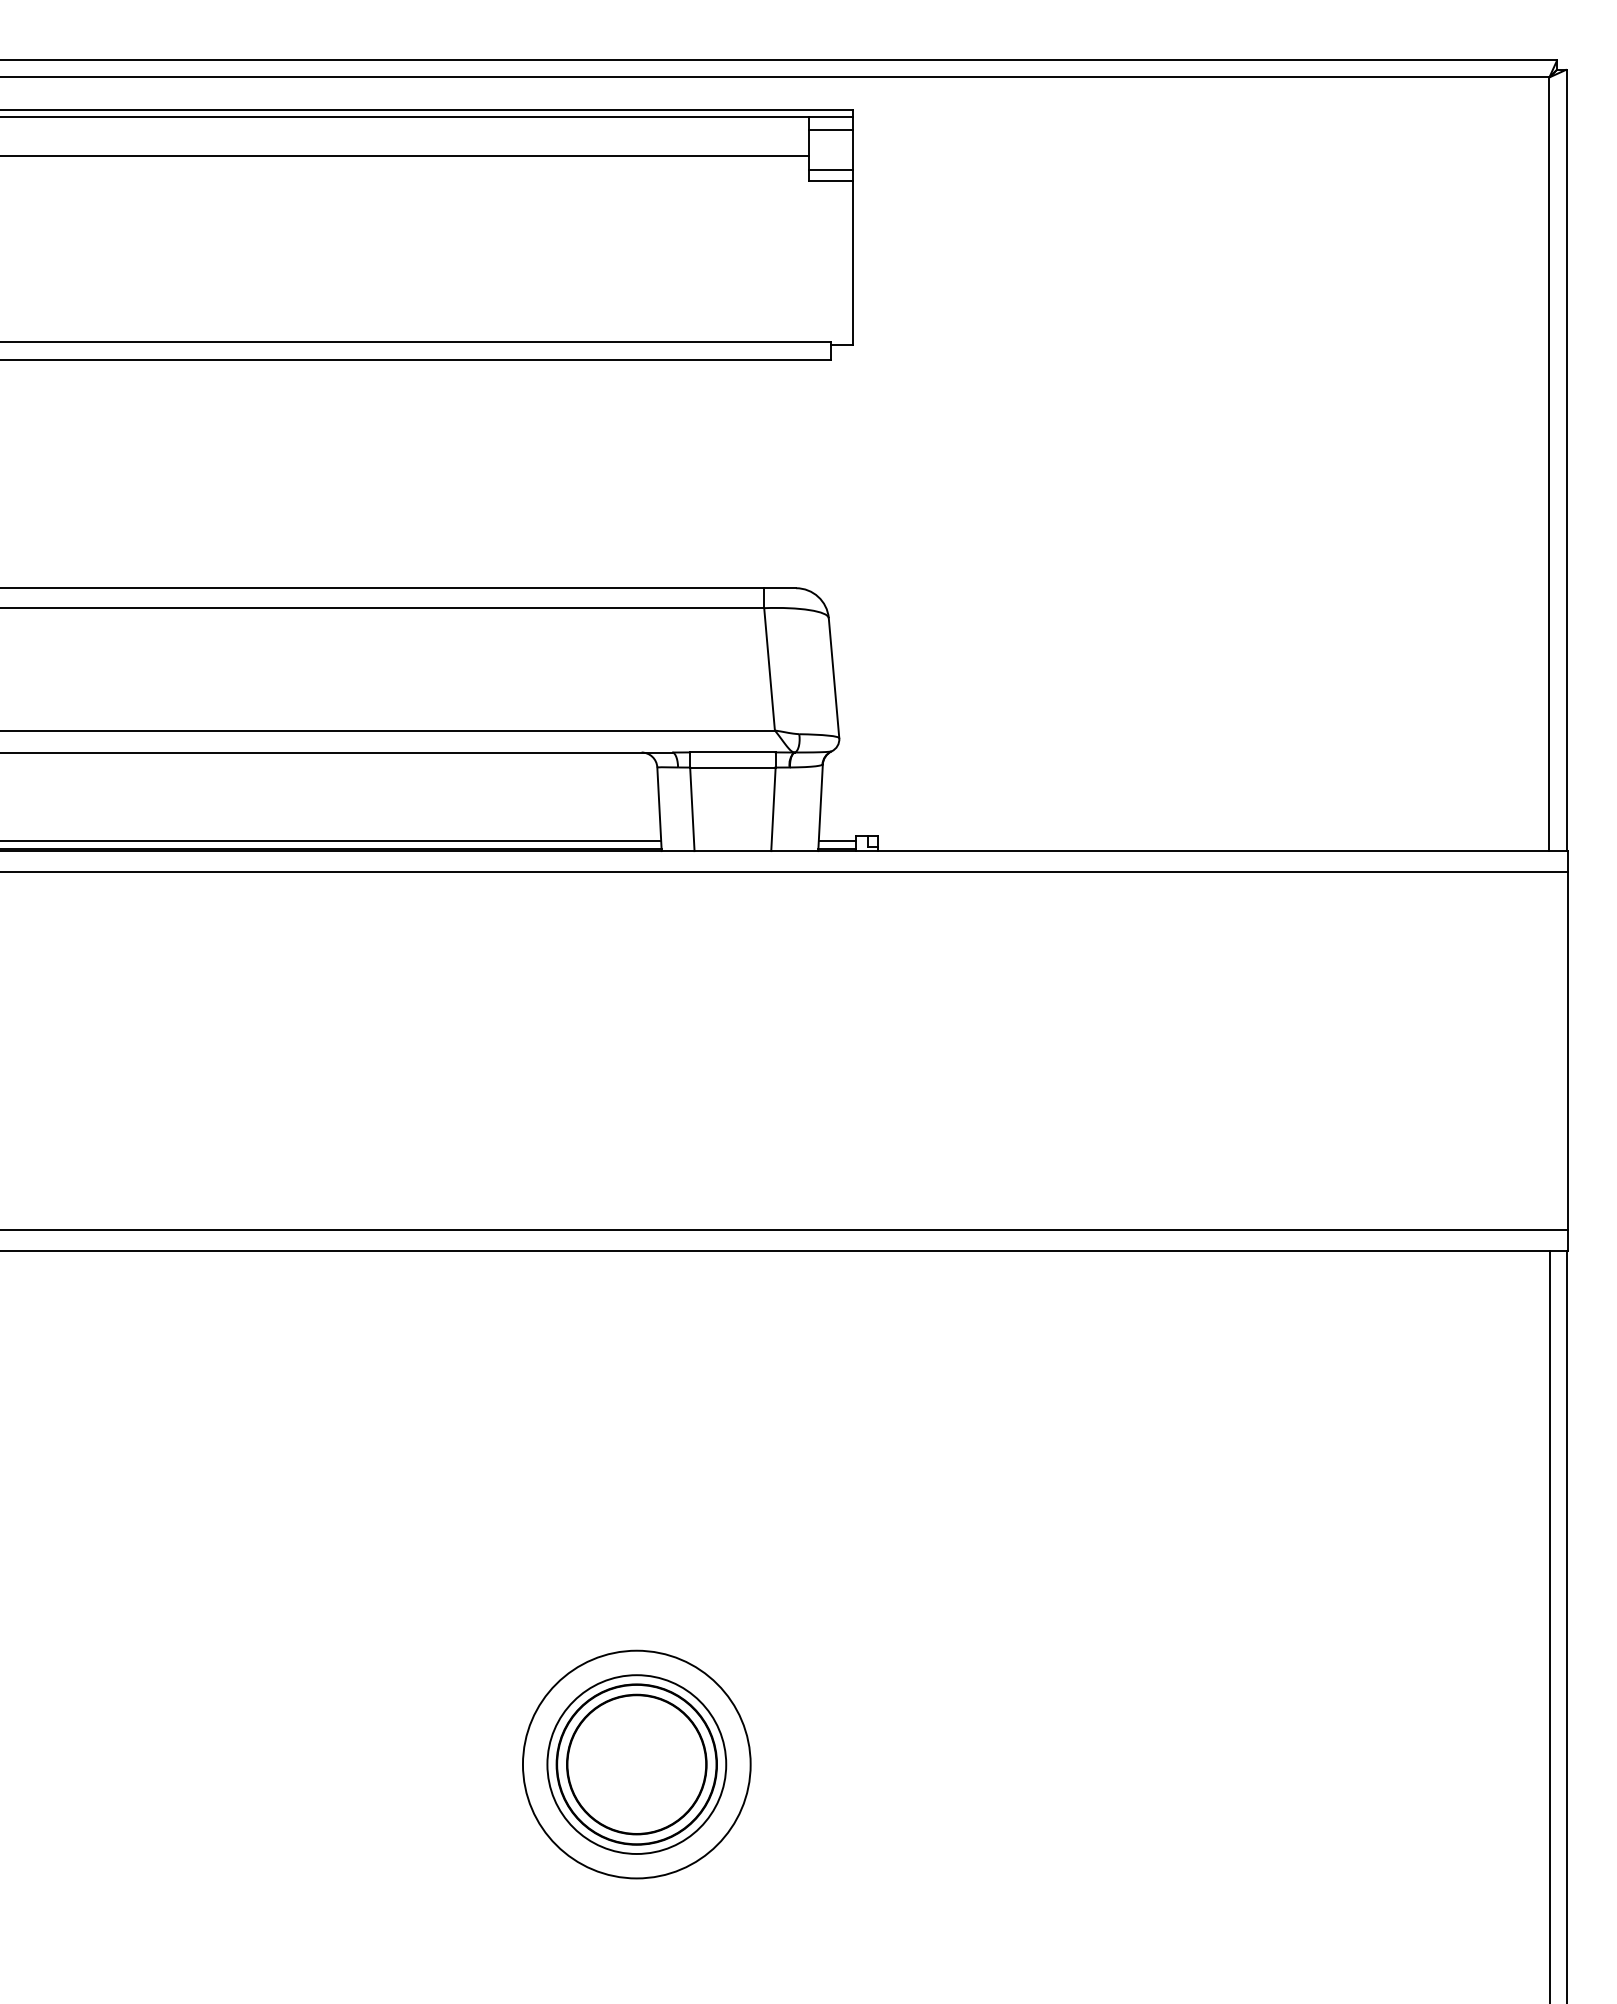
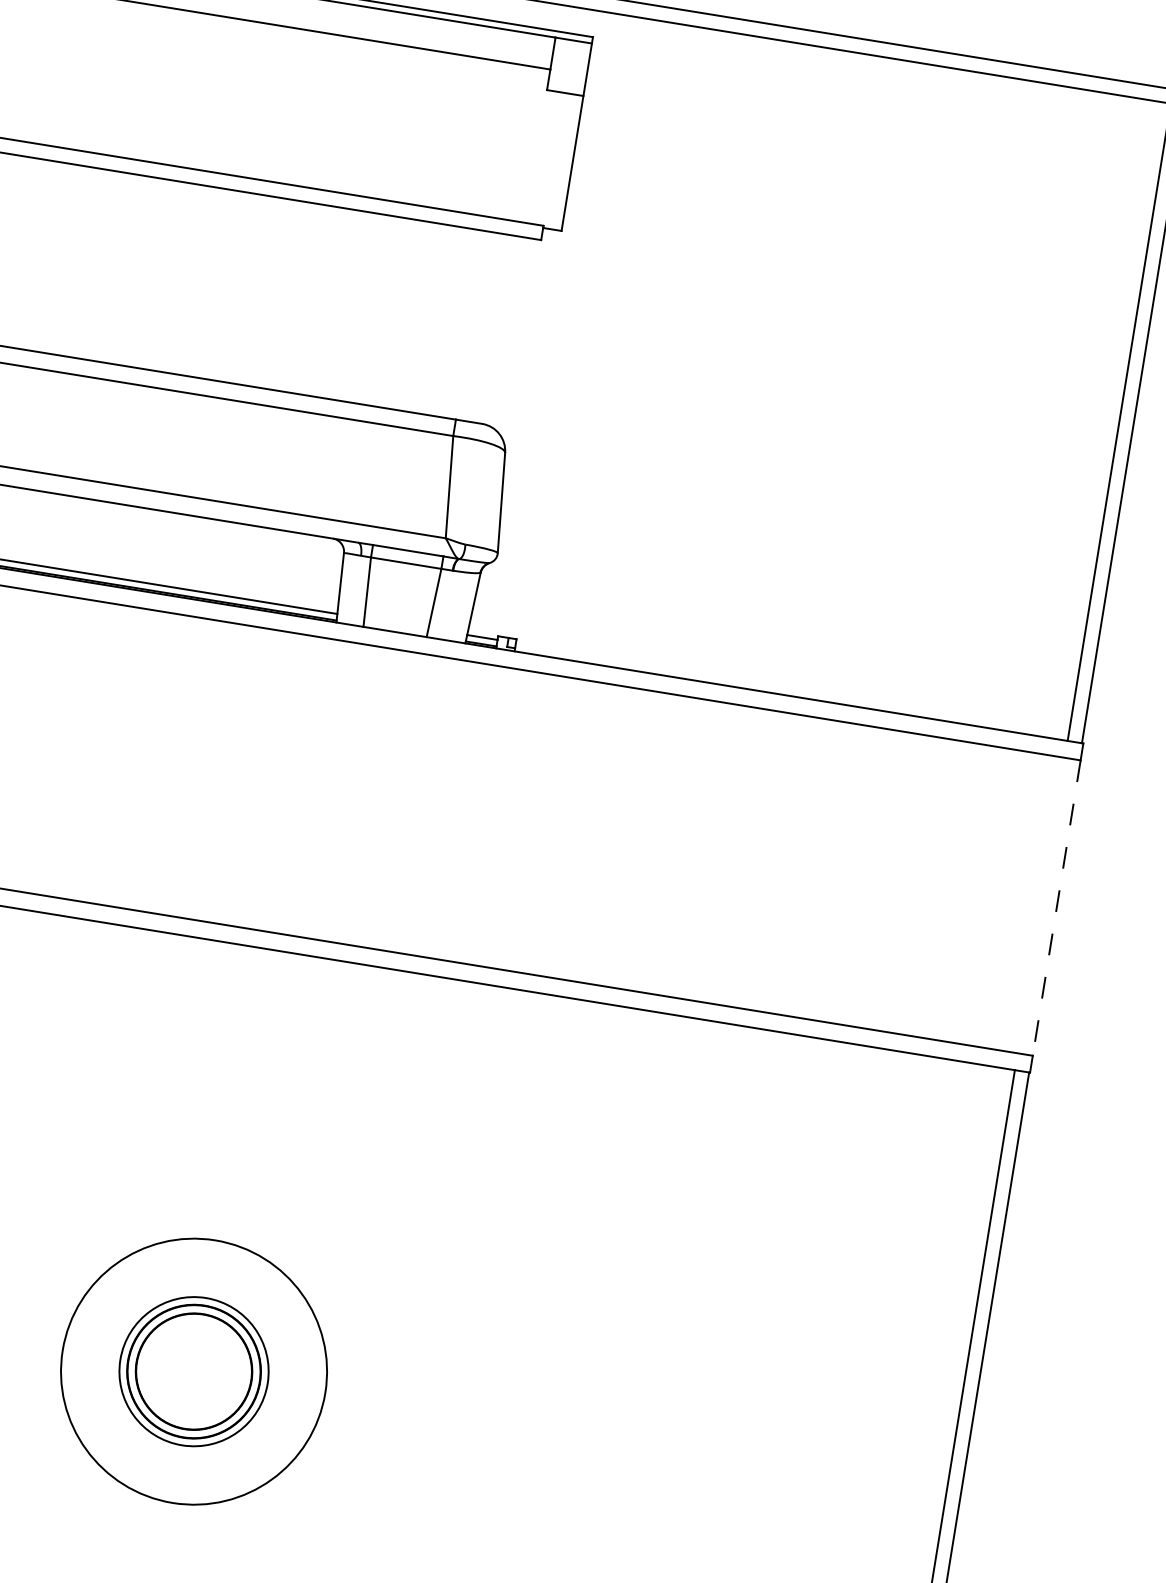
line: (830, 129) -> (571, 50), removed
line: (830, 170) -> (566, 84), removed
line: (1568, 1051) -> (1056, 908), solid -> dashed
circle: (636, 1764) -> (193, 1371), size x1.4

